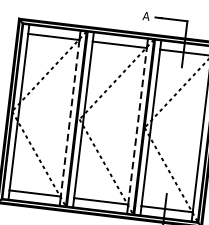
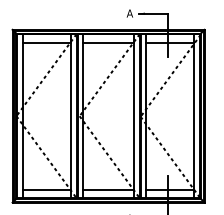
line: (69, 118) -> (70, 116), dashed -> solid
line: (137, 125) -> (133, 115), dashed -> solid

